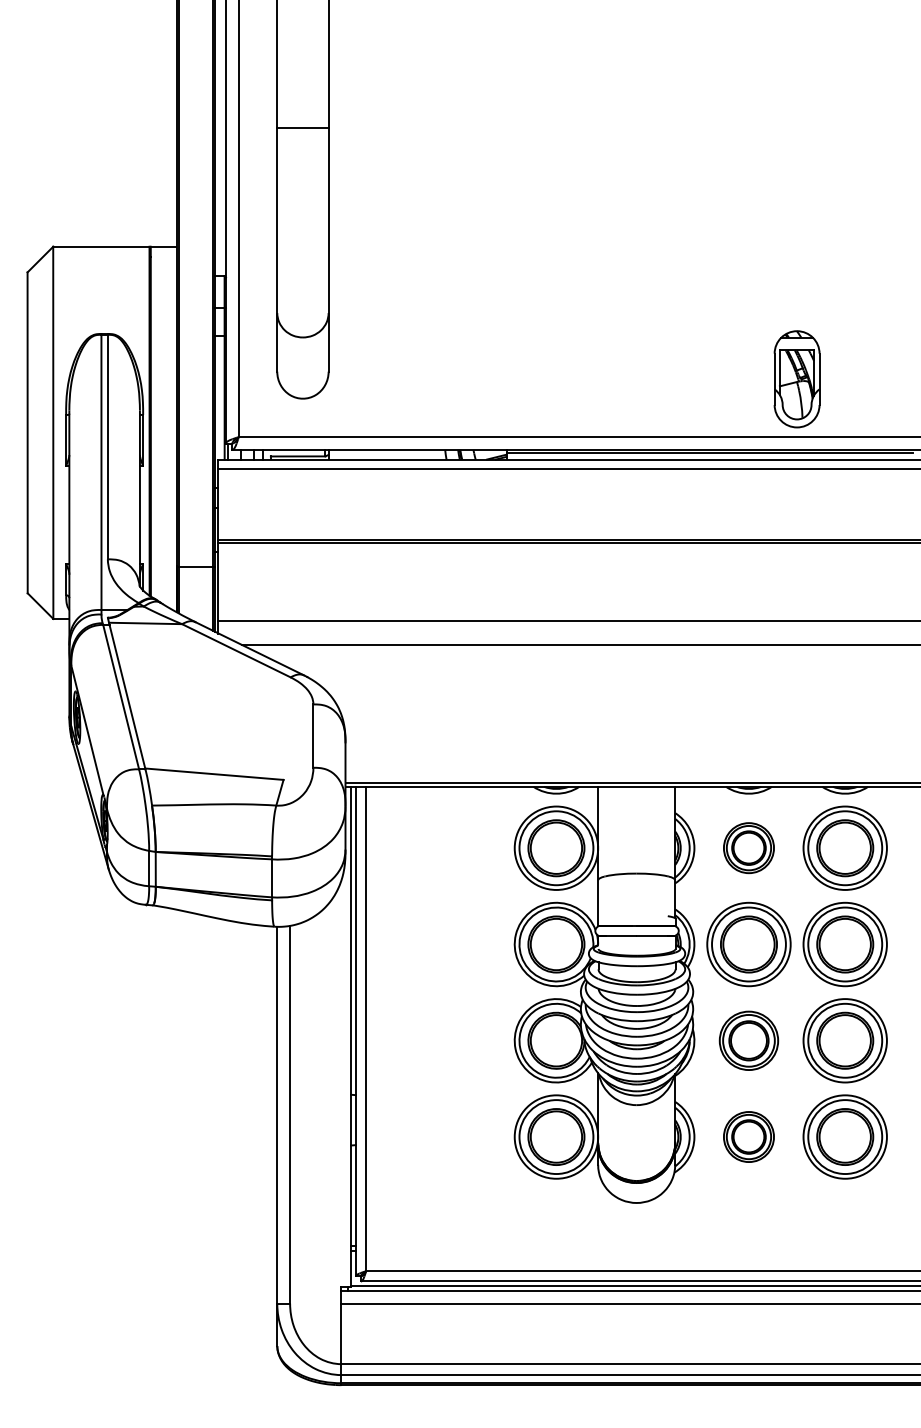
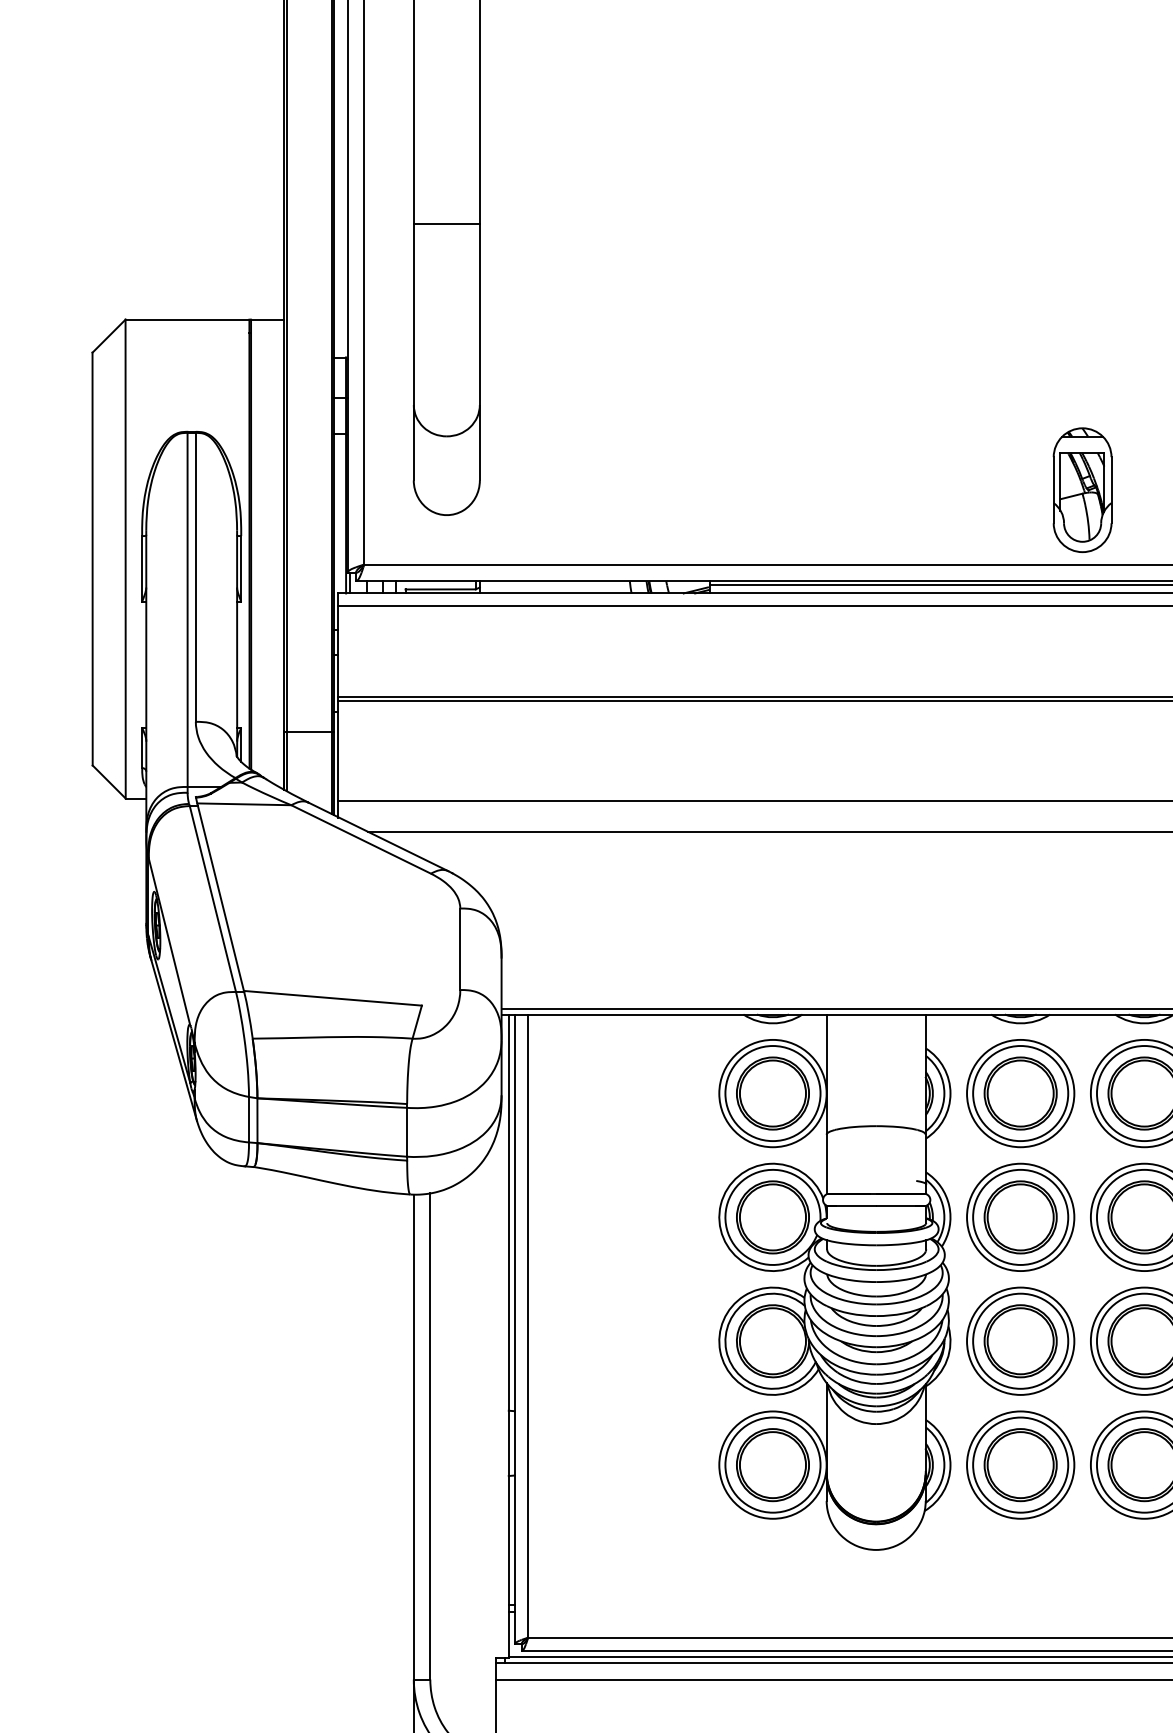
line: (302, 127) -> (446, 224), moved
part: (748, 847) -> (1020, 1092), size x1.67
part: (748, 1040) -> (1020, 1340), size x1.43
part: (748, 1136) -> (1020, 1464), size x1.67

